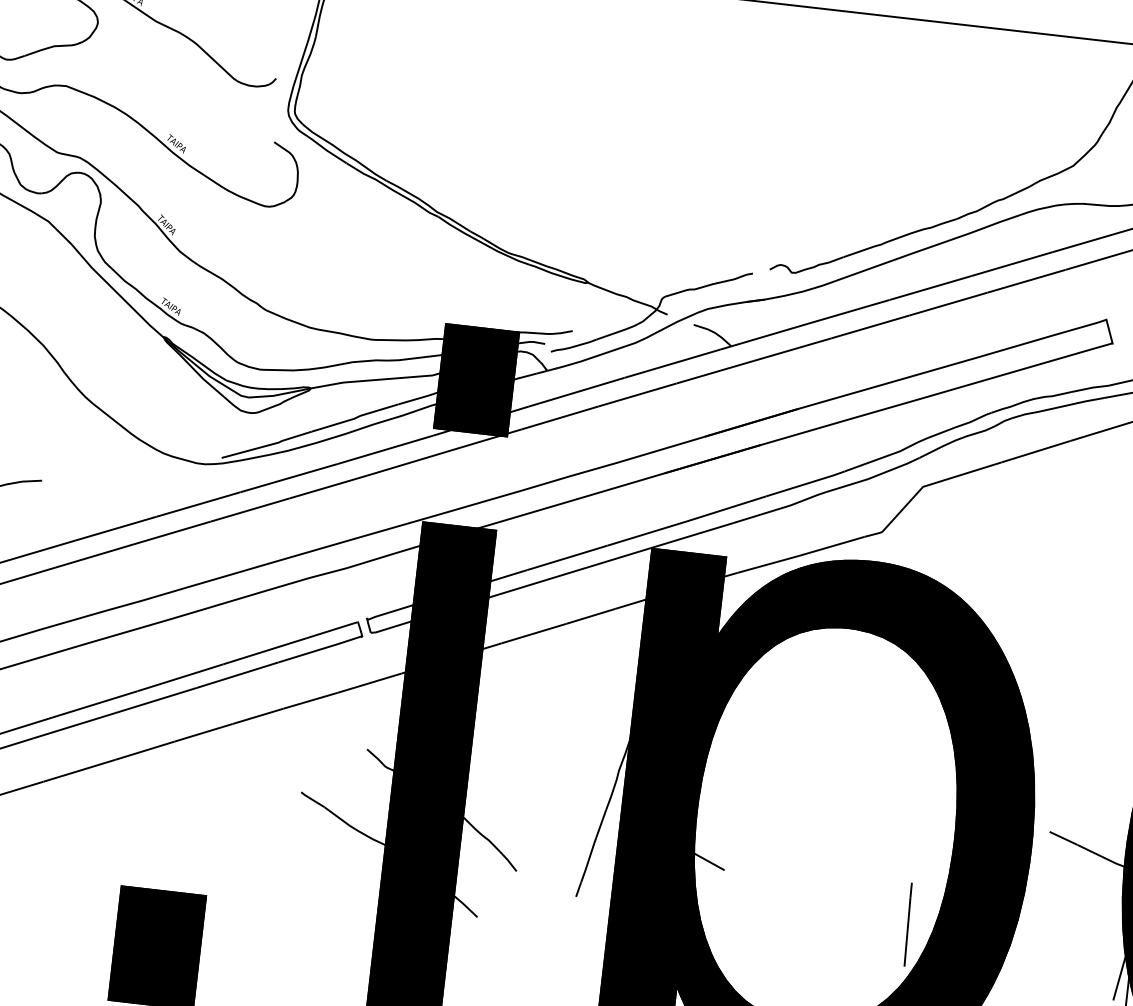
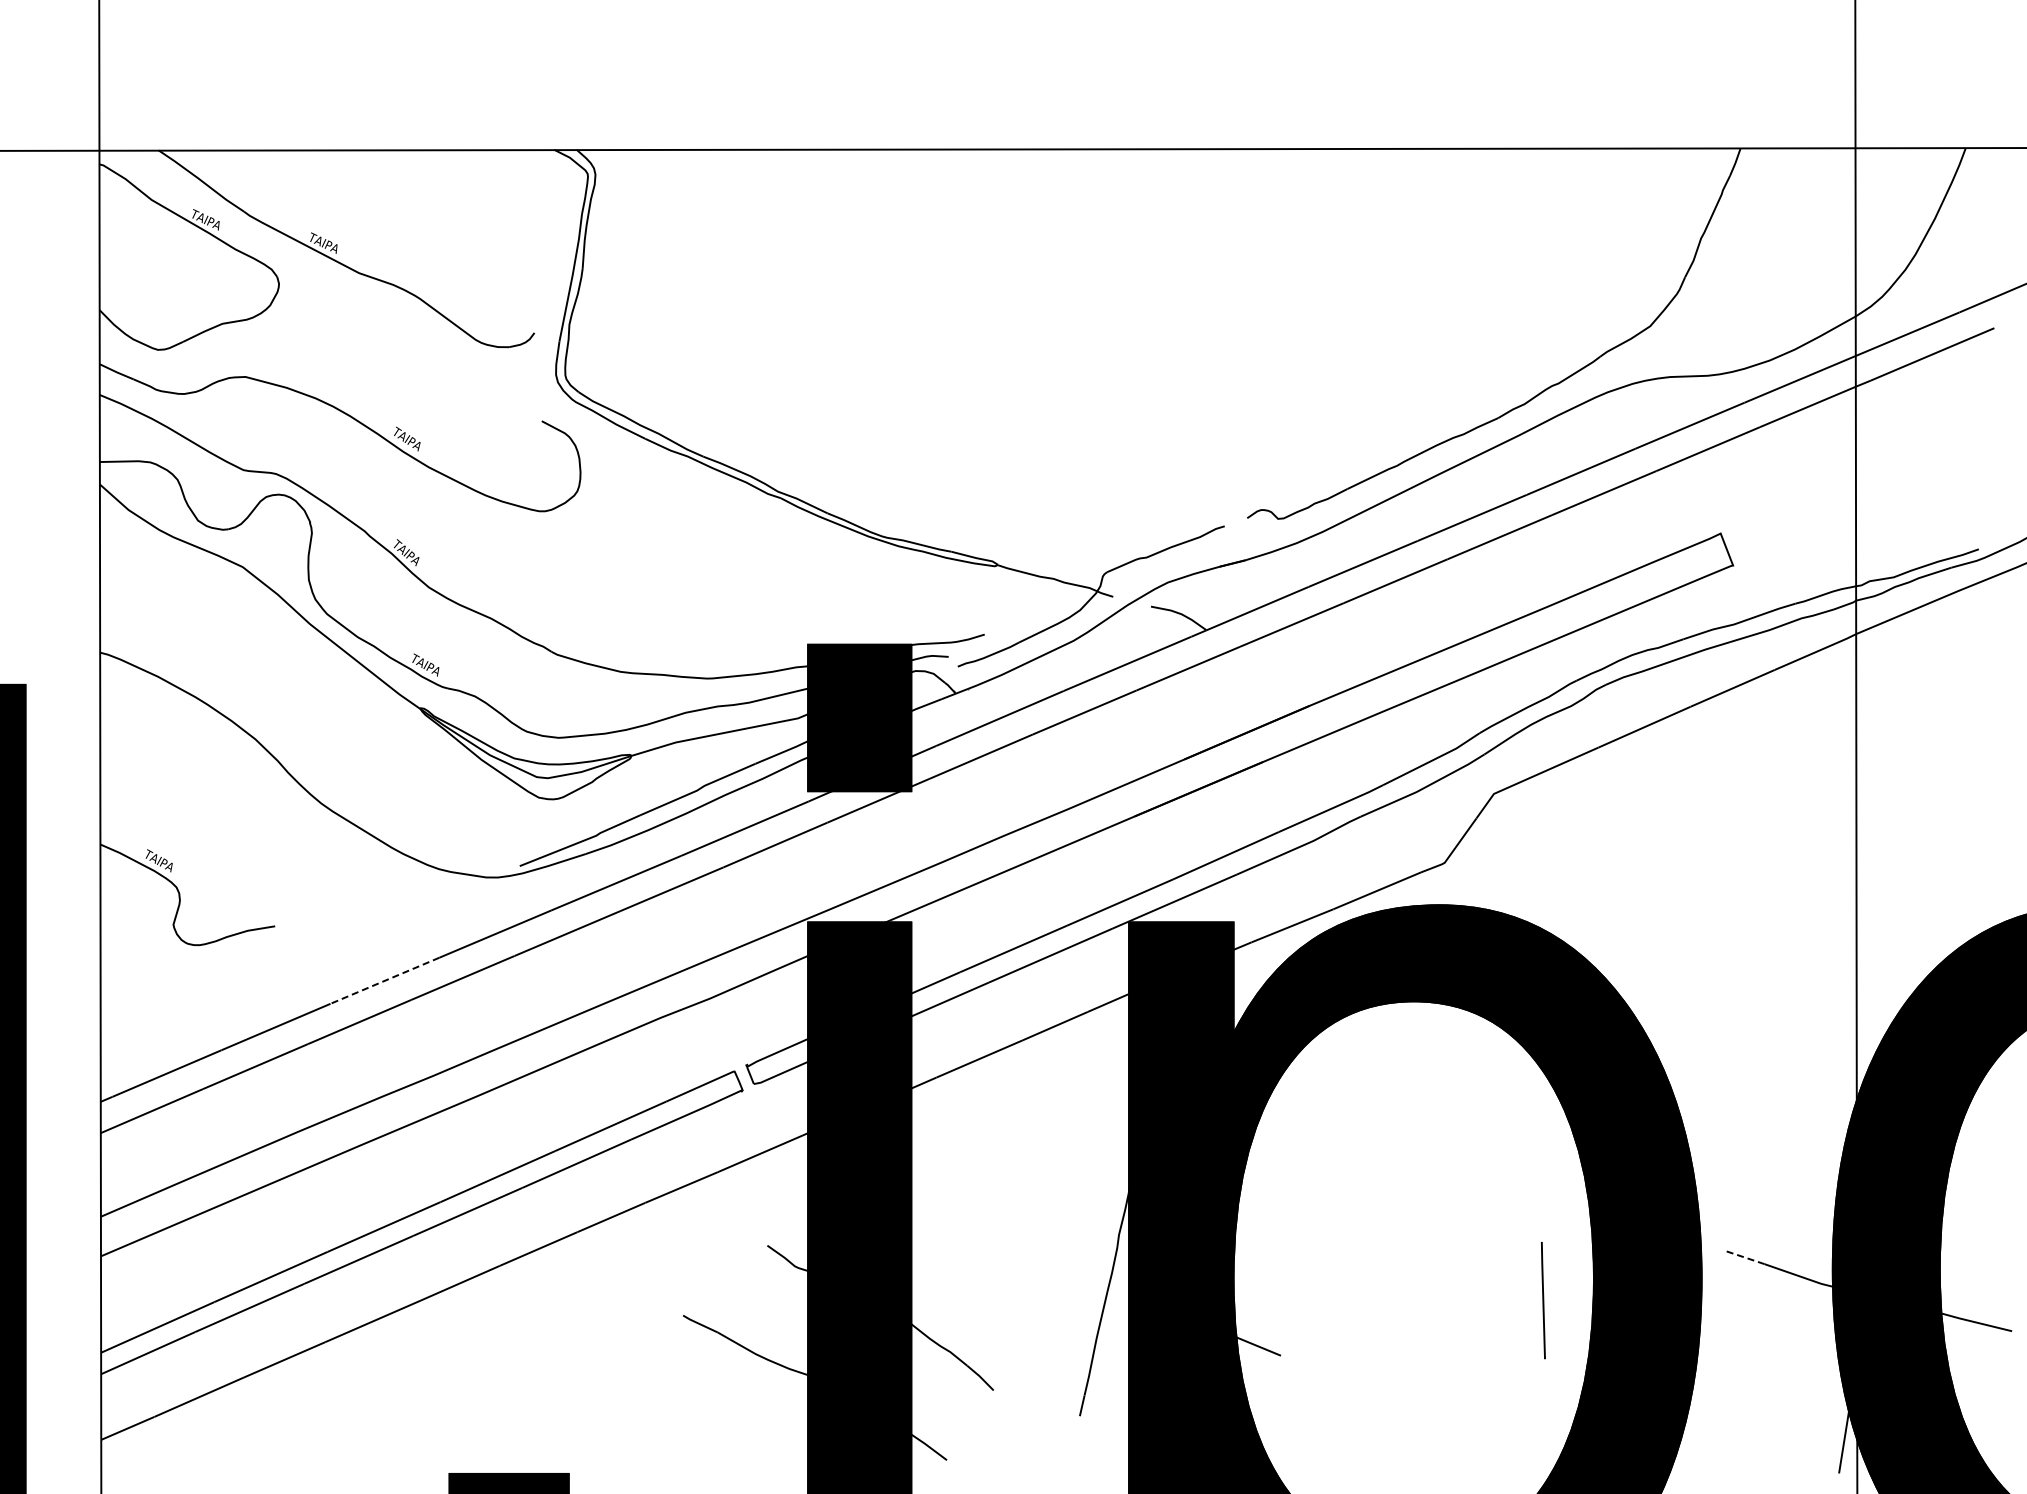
line: (115, 528) -> (384, 980), solid -> dashed
line: (1062, 838) -> (1743, 1257), solid -> dashed
line: (908, 924) -> (1543, 1300), moved

